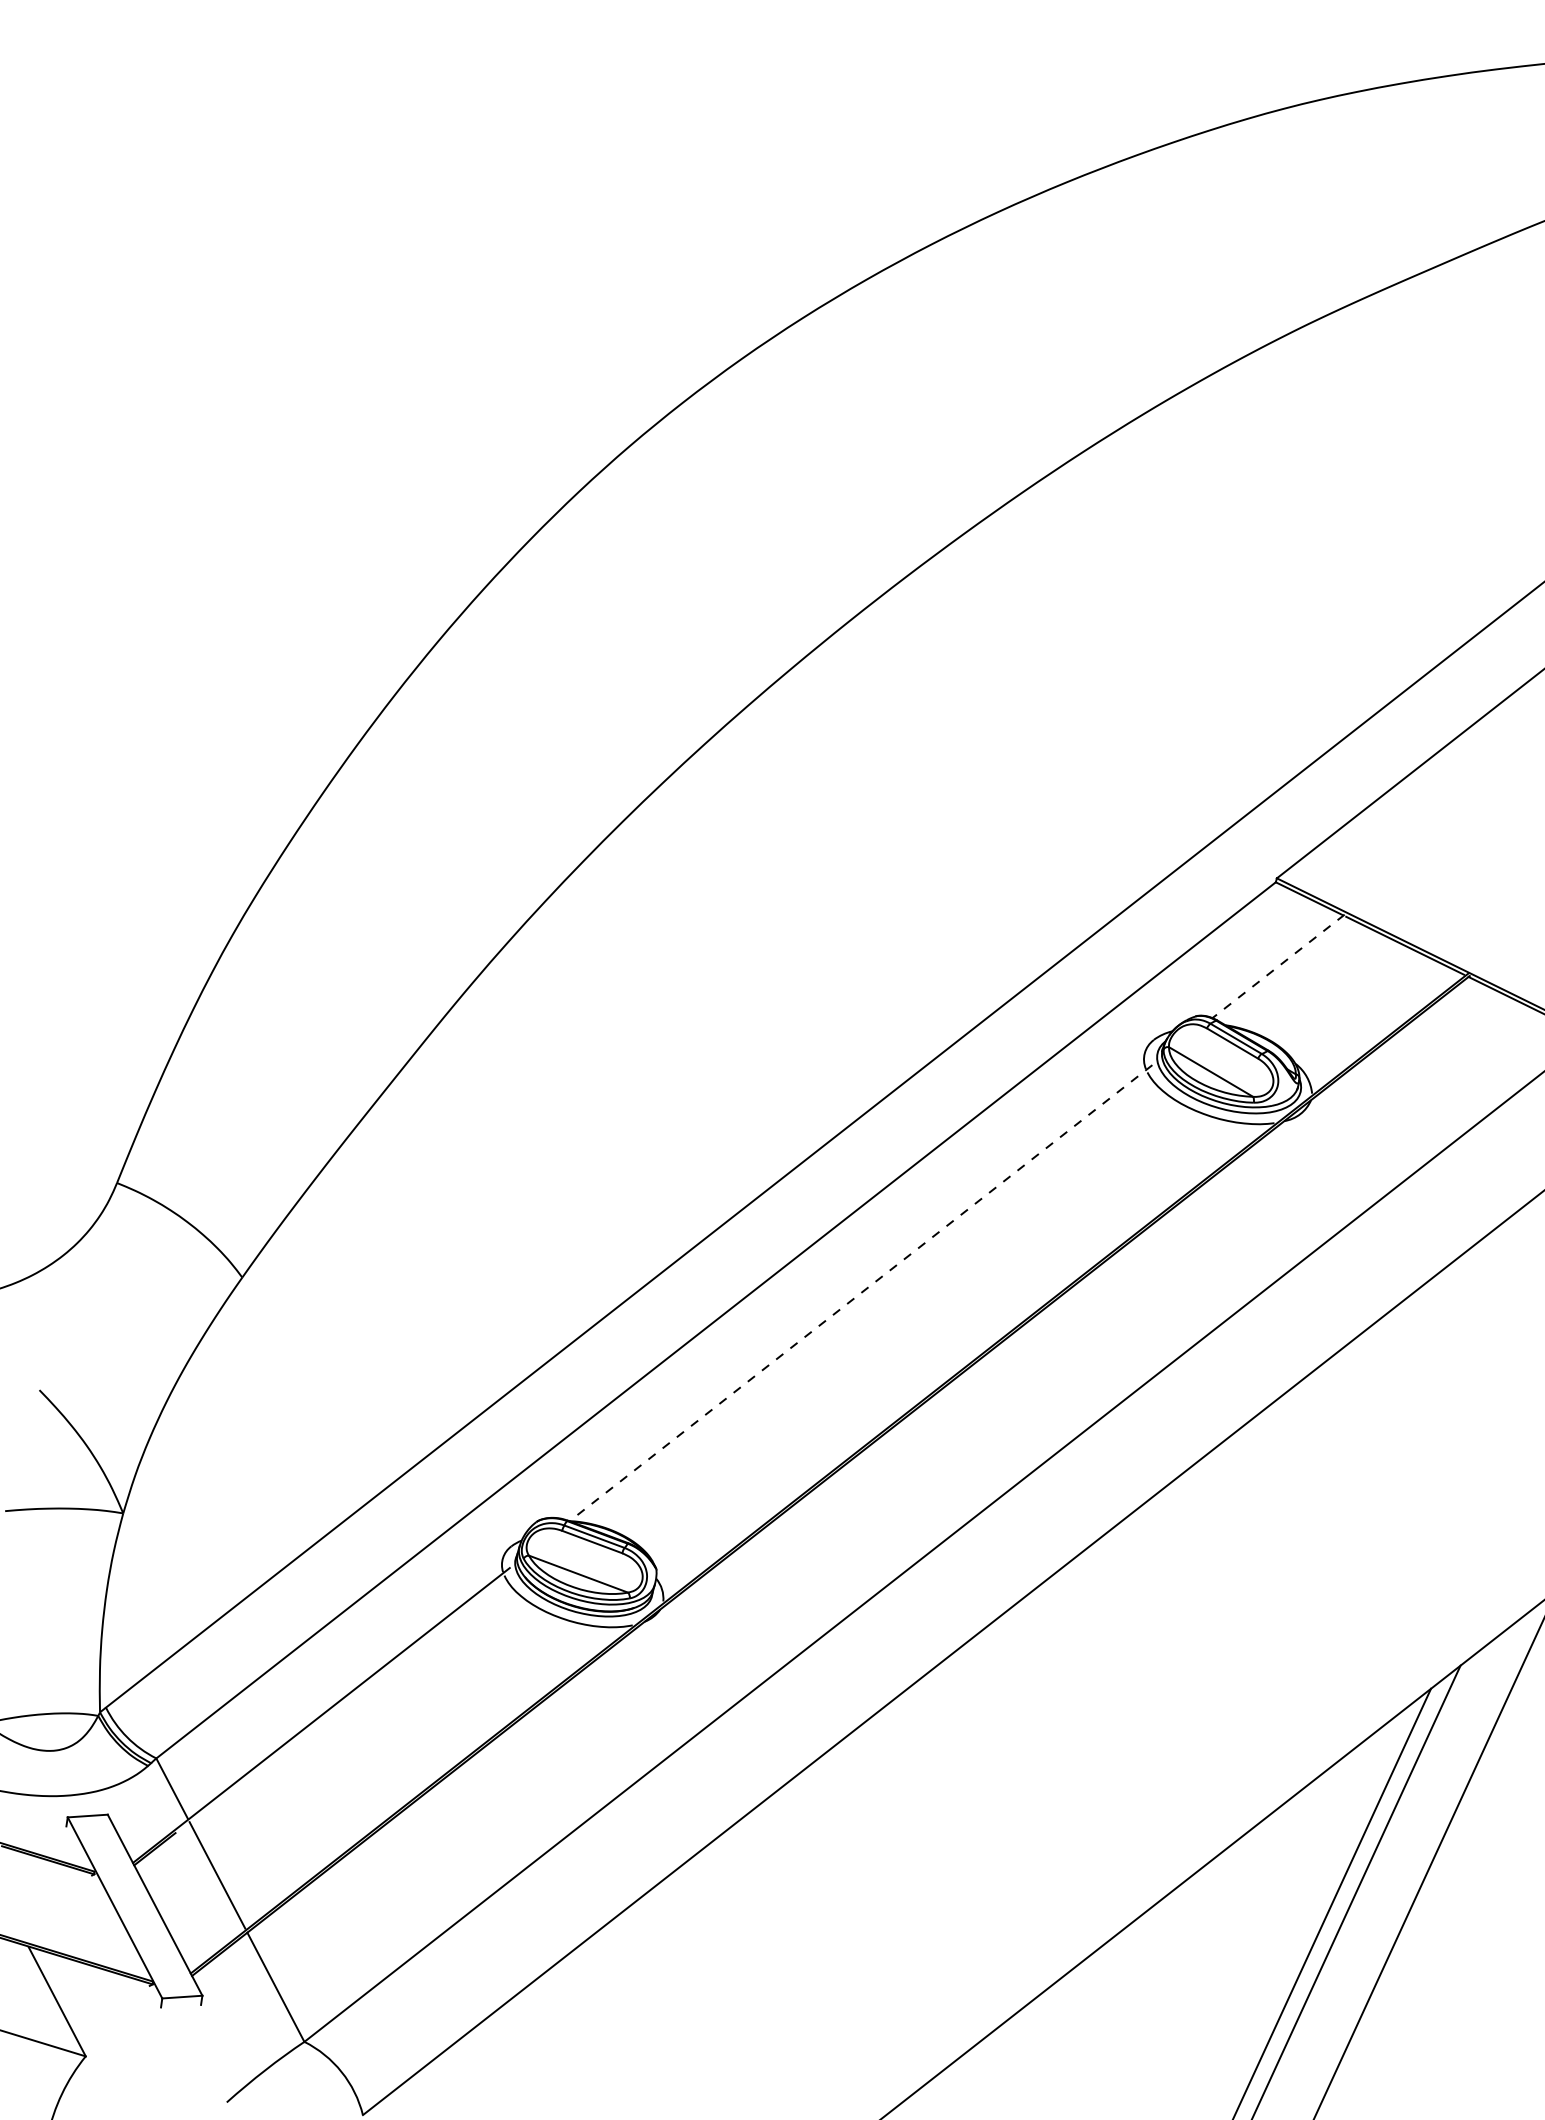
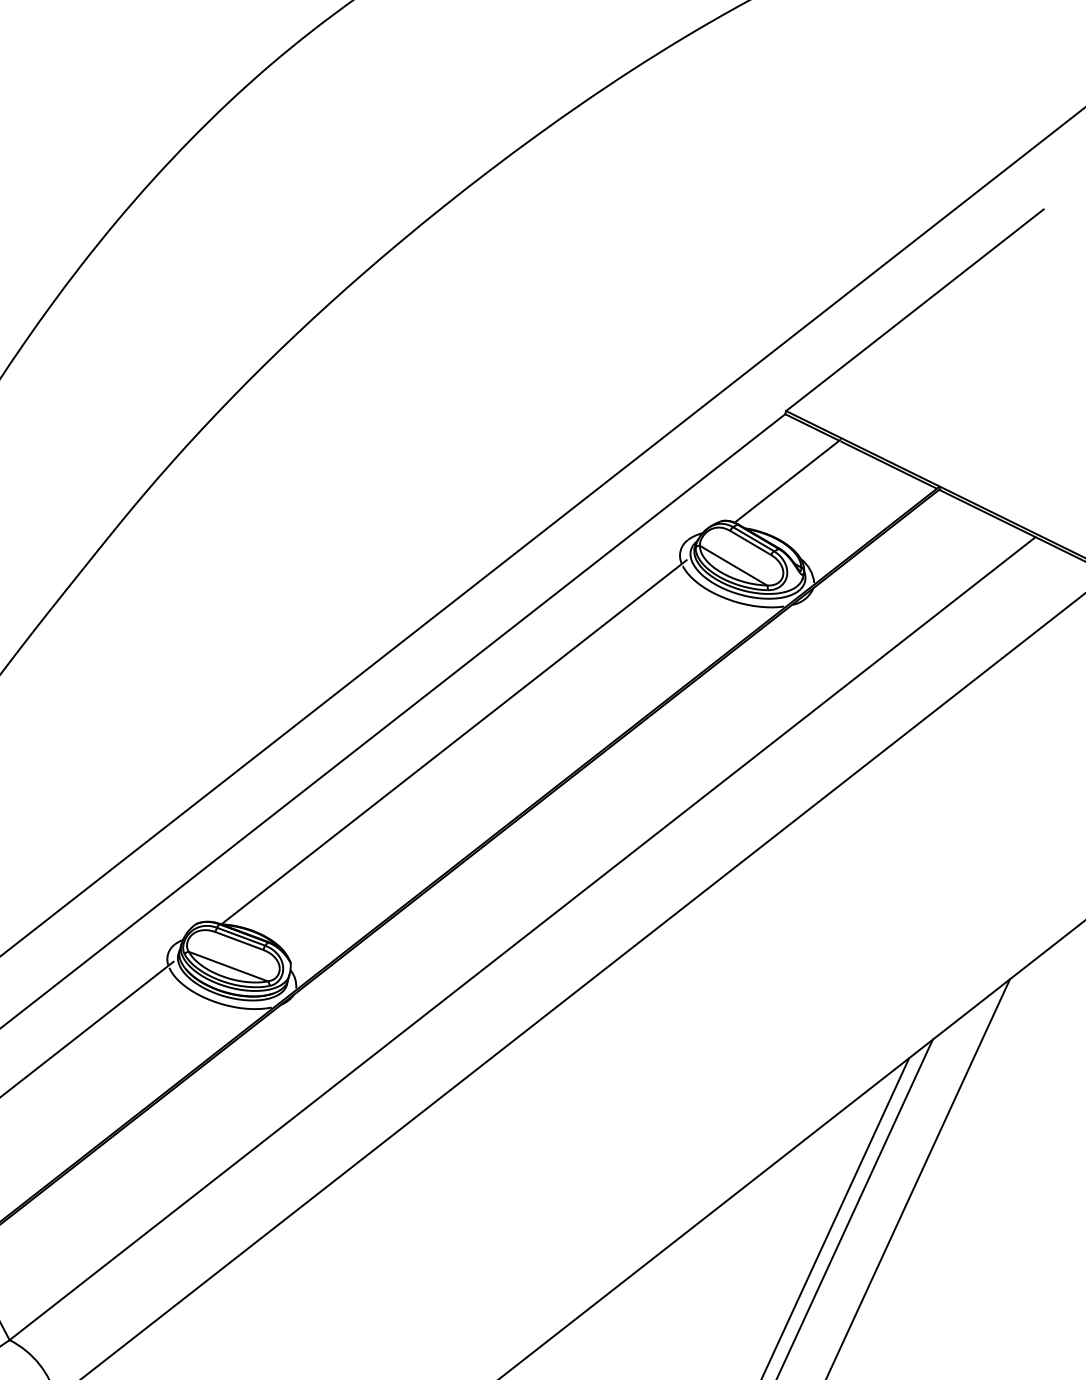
line: (1278, 966) -> (787, 481), dashed -> solid
line: (861, 1293) -> (454, 742), dashed -> solid

